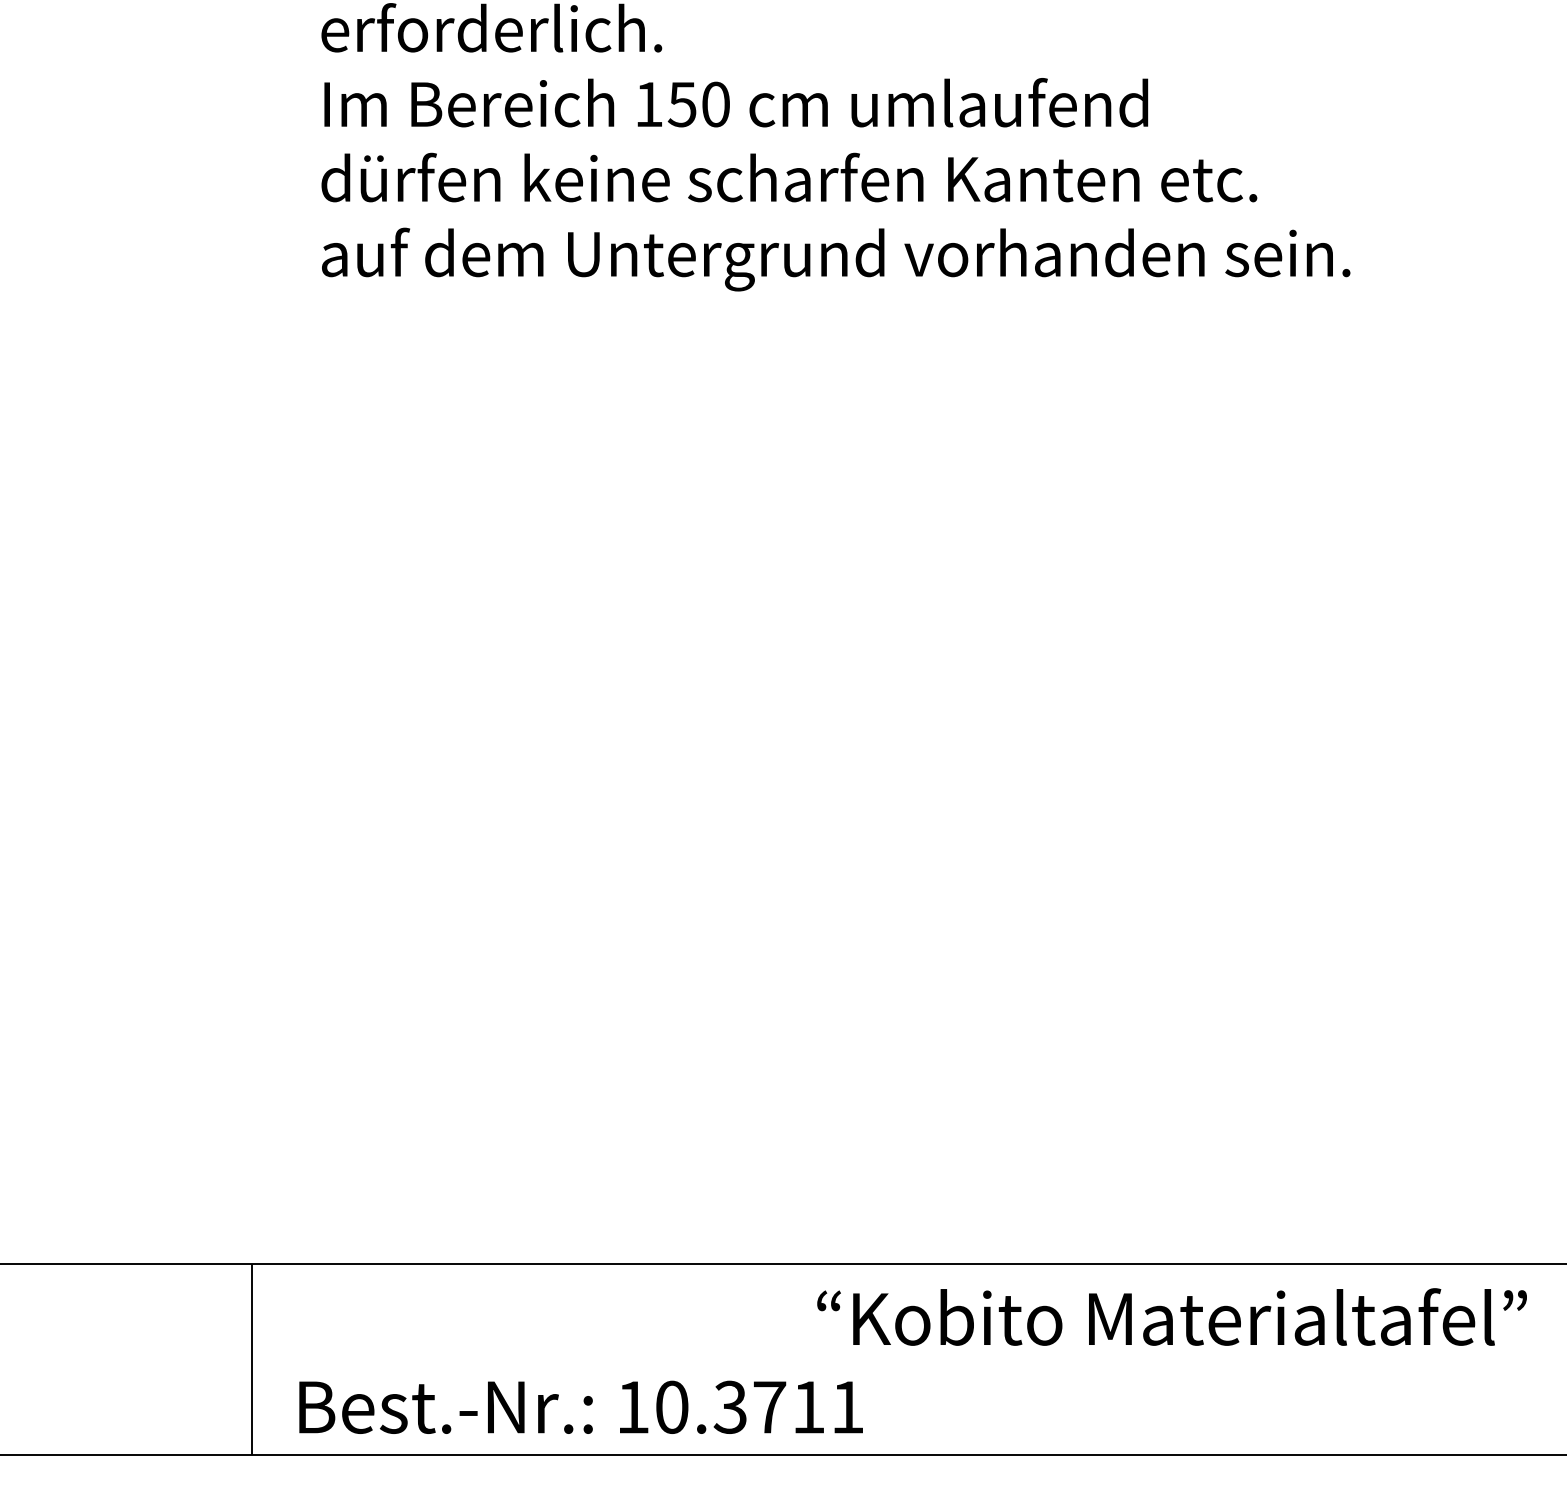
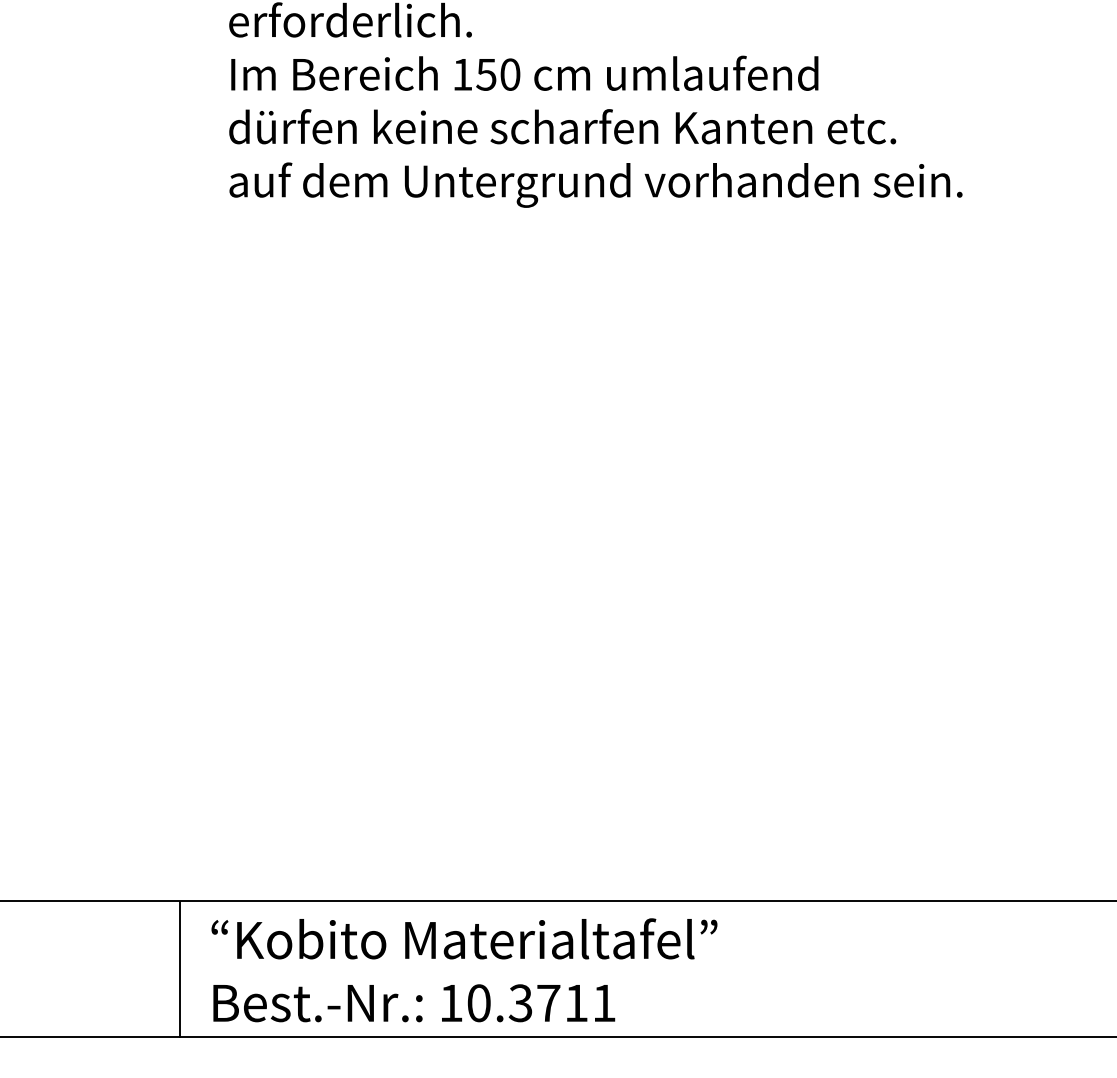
text: (1172, 1316) -> (464, 938), moved

